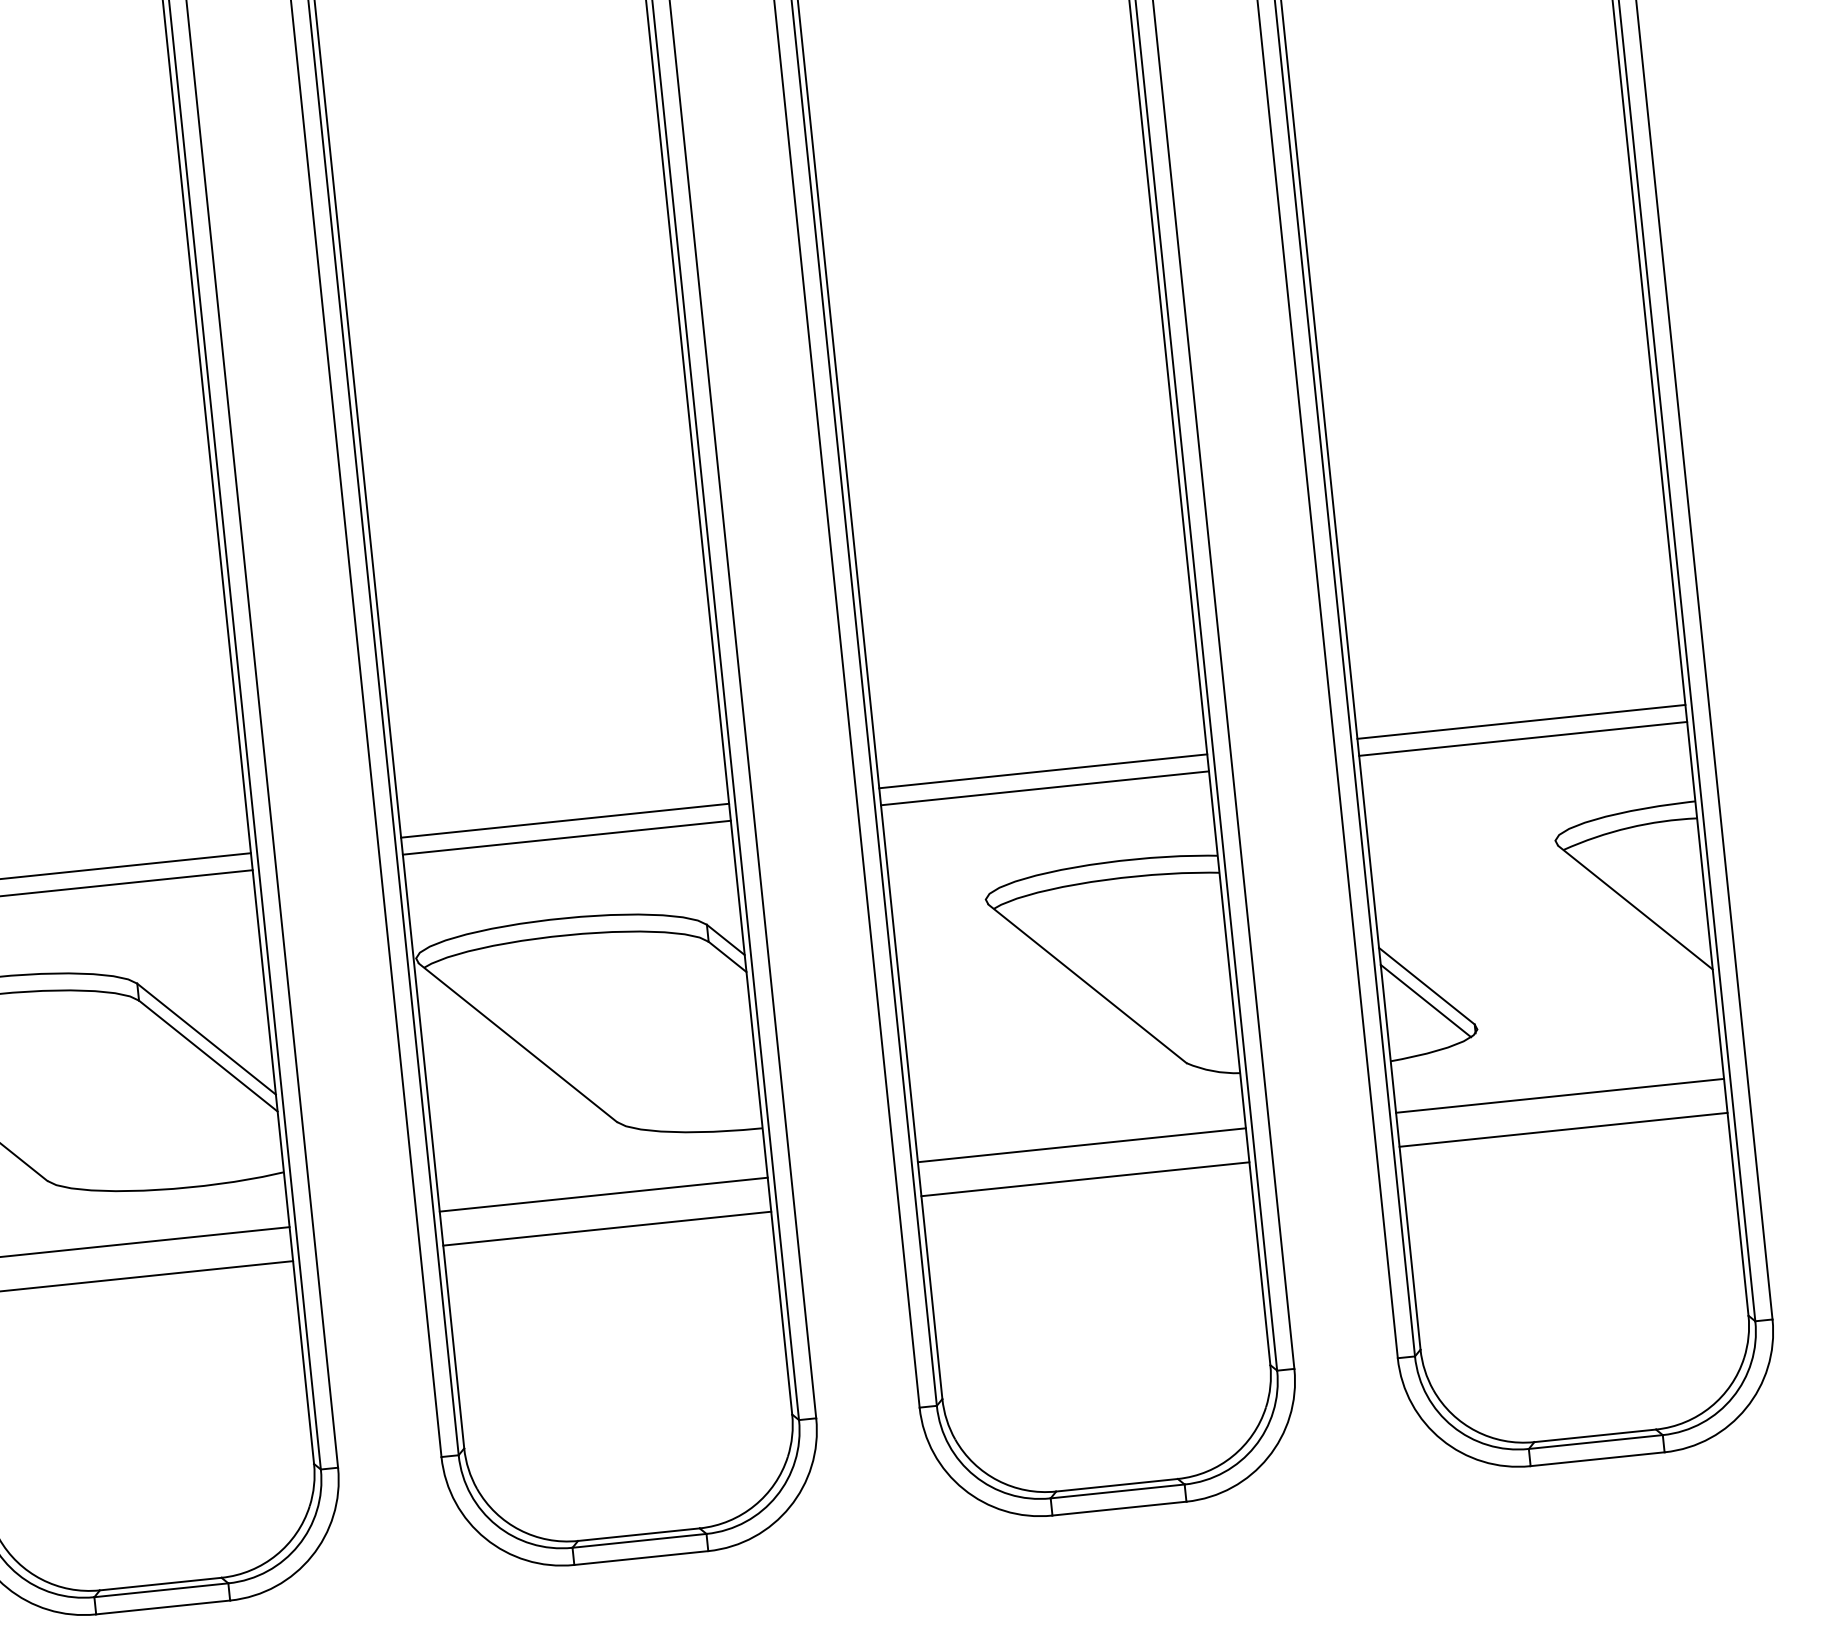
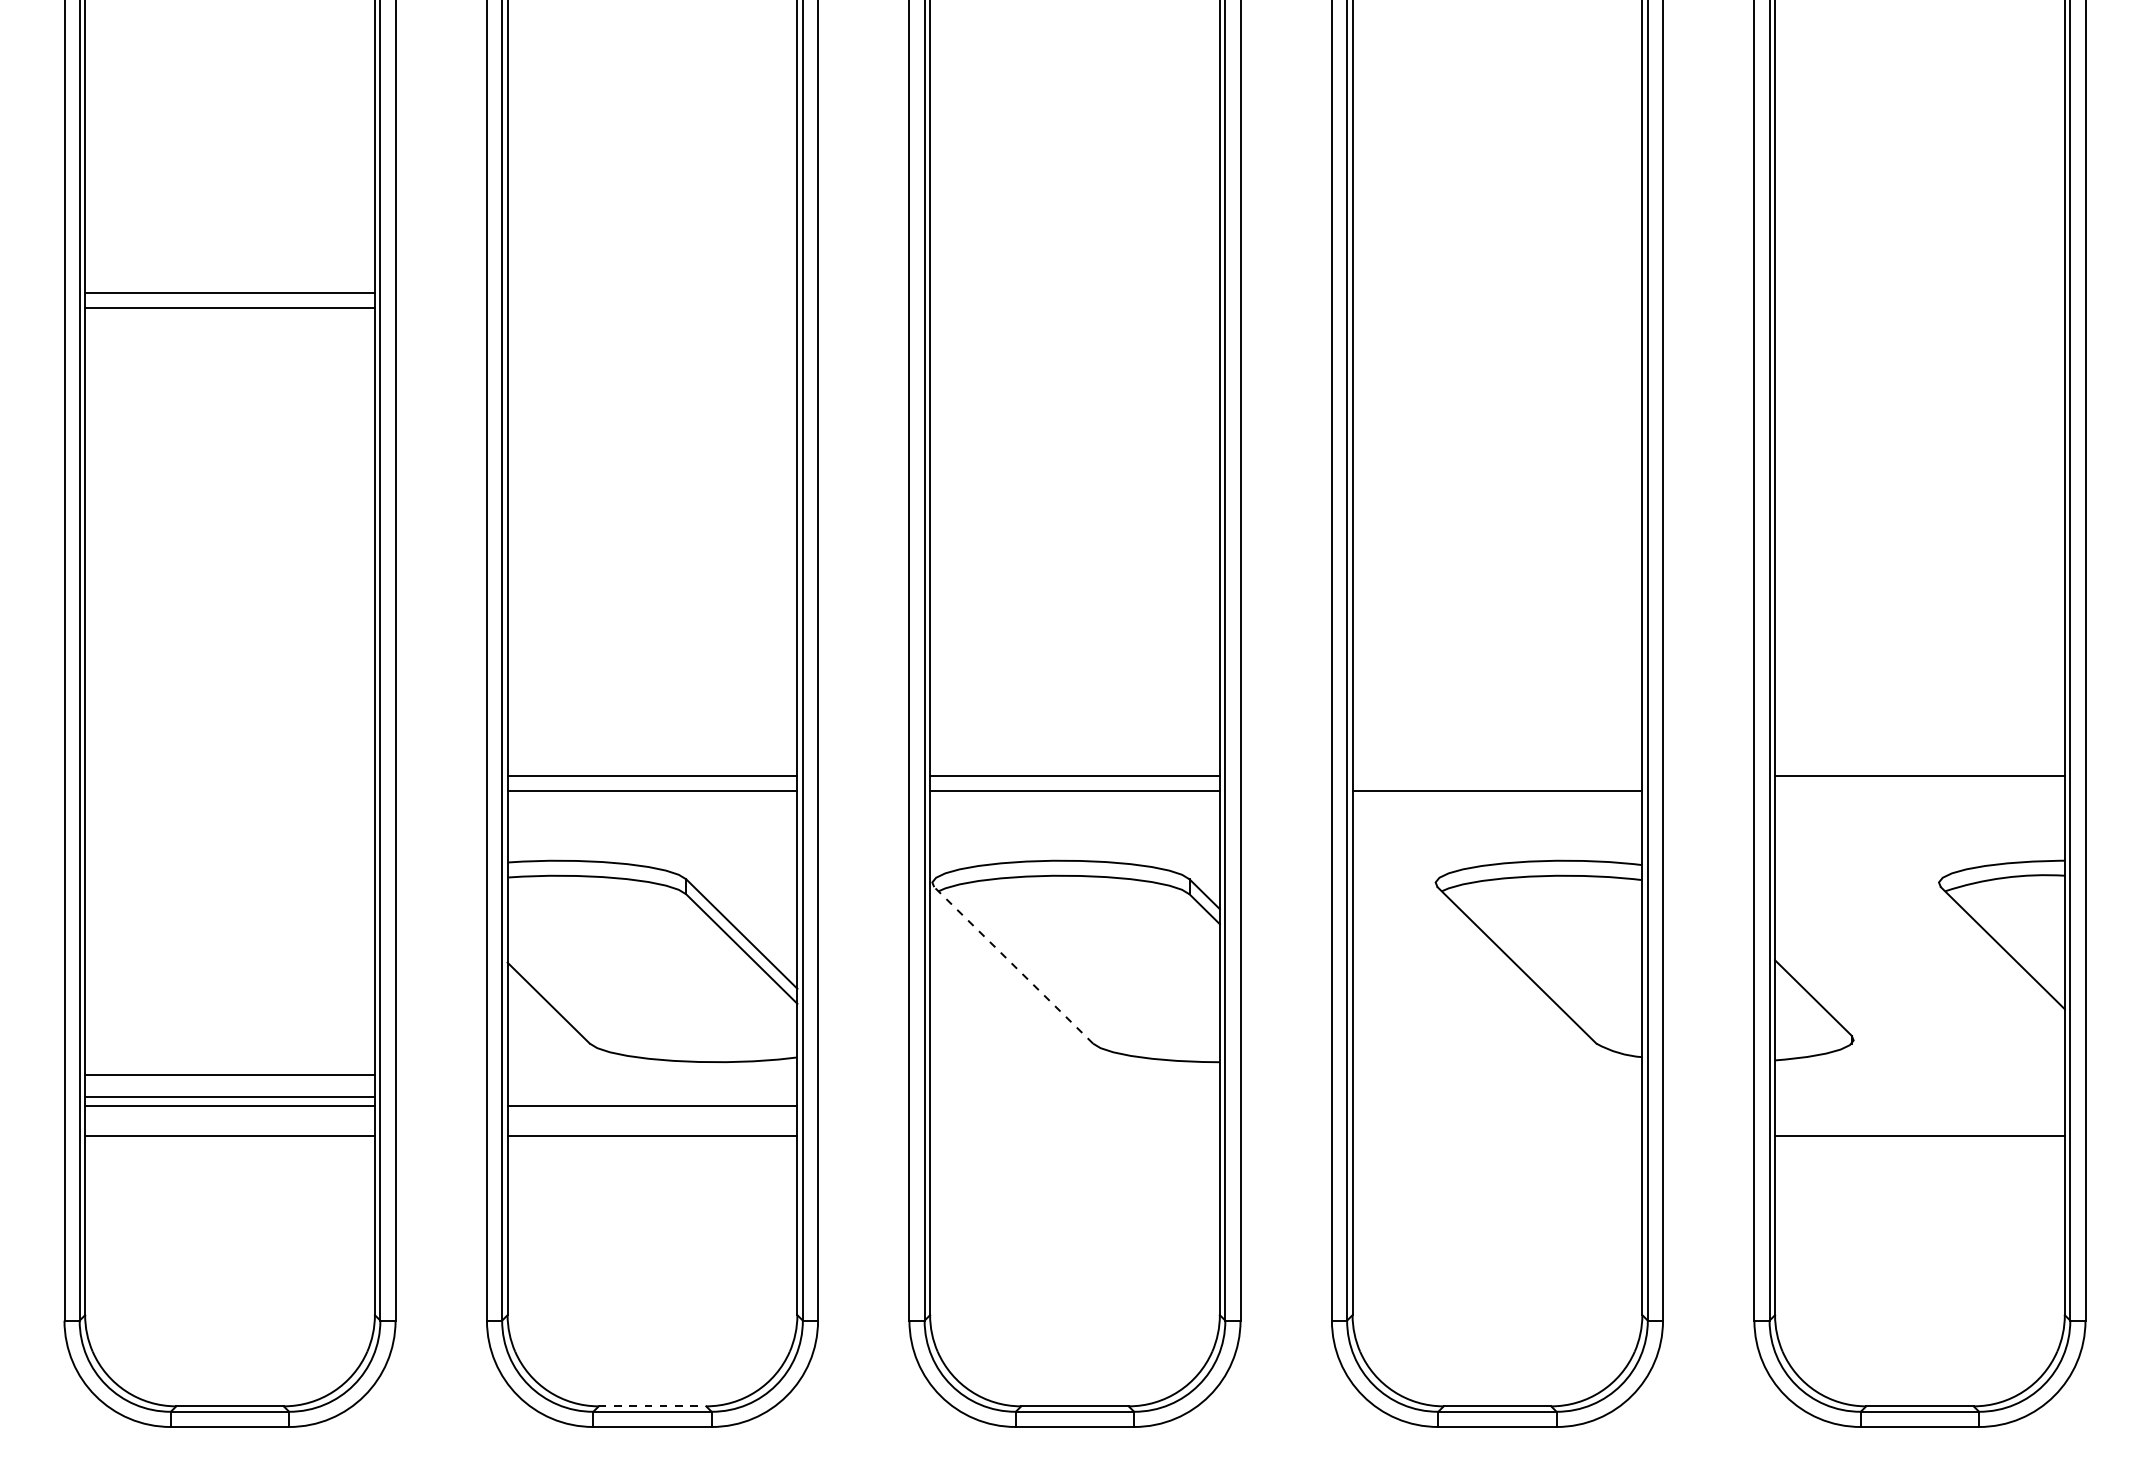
line: (1522, 738) -> (1919, 790), removed
line: (1043, 771) -> (1497, 775), removed
line: (1426, 1000) -> (1811, 1010), removed
line: (517, 1042) -> (1013, 965), solid -> dashed
line: (1559, 1095) -> (1919, 1105), removed
line: (1081, 1144) -> (1497, 1105), removed
line: (1085, 1178) -> (1497, 1135), removed
line: (603, 1194) -> (1074, 1105), removed
line: (606, 1228) -> (1074, 1135), removed
line: (160, 1584) -> (652, 1406), solid -> dashed

